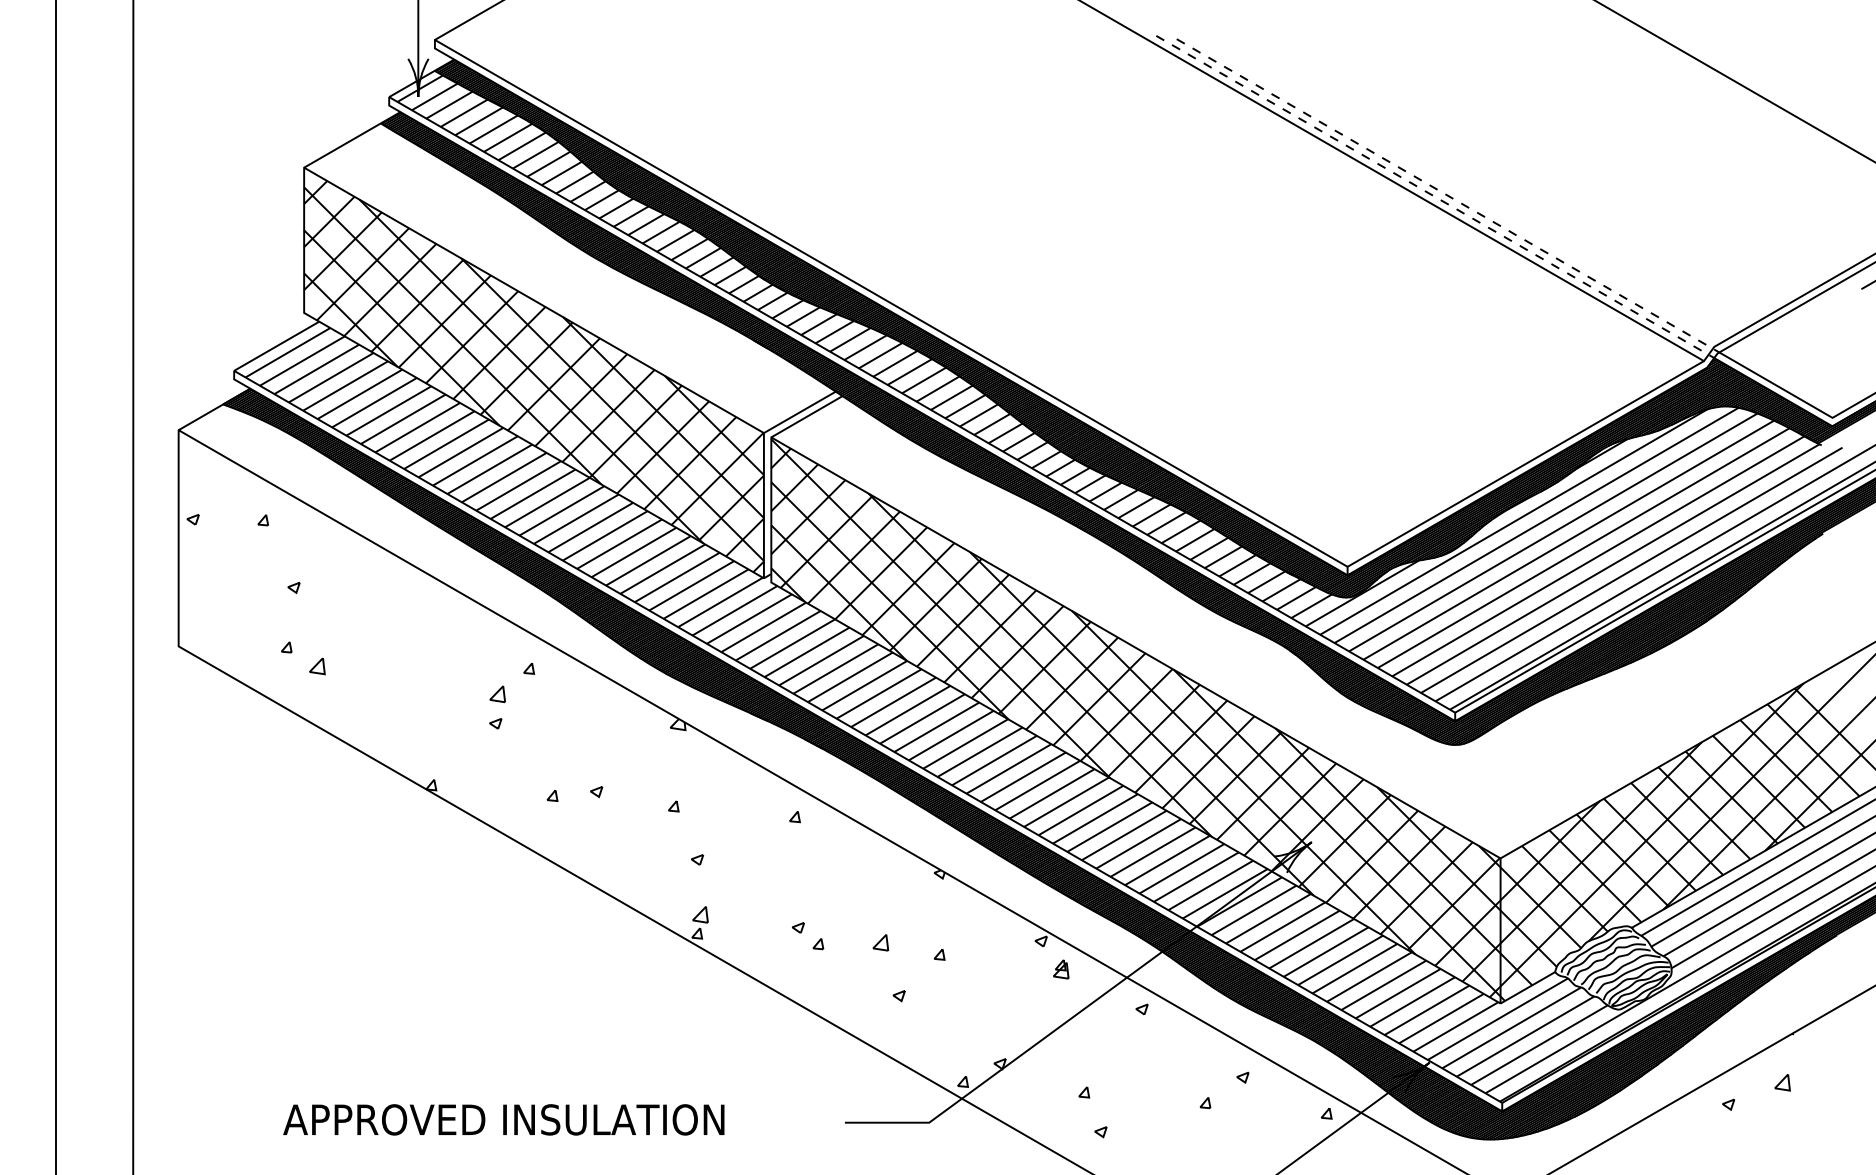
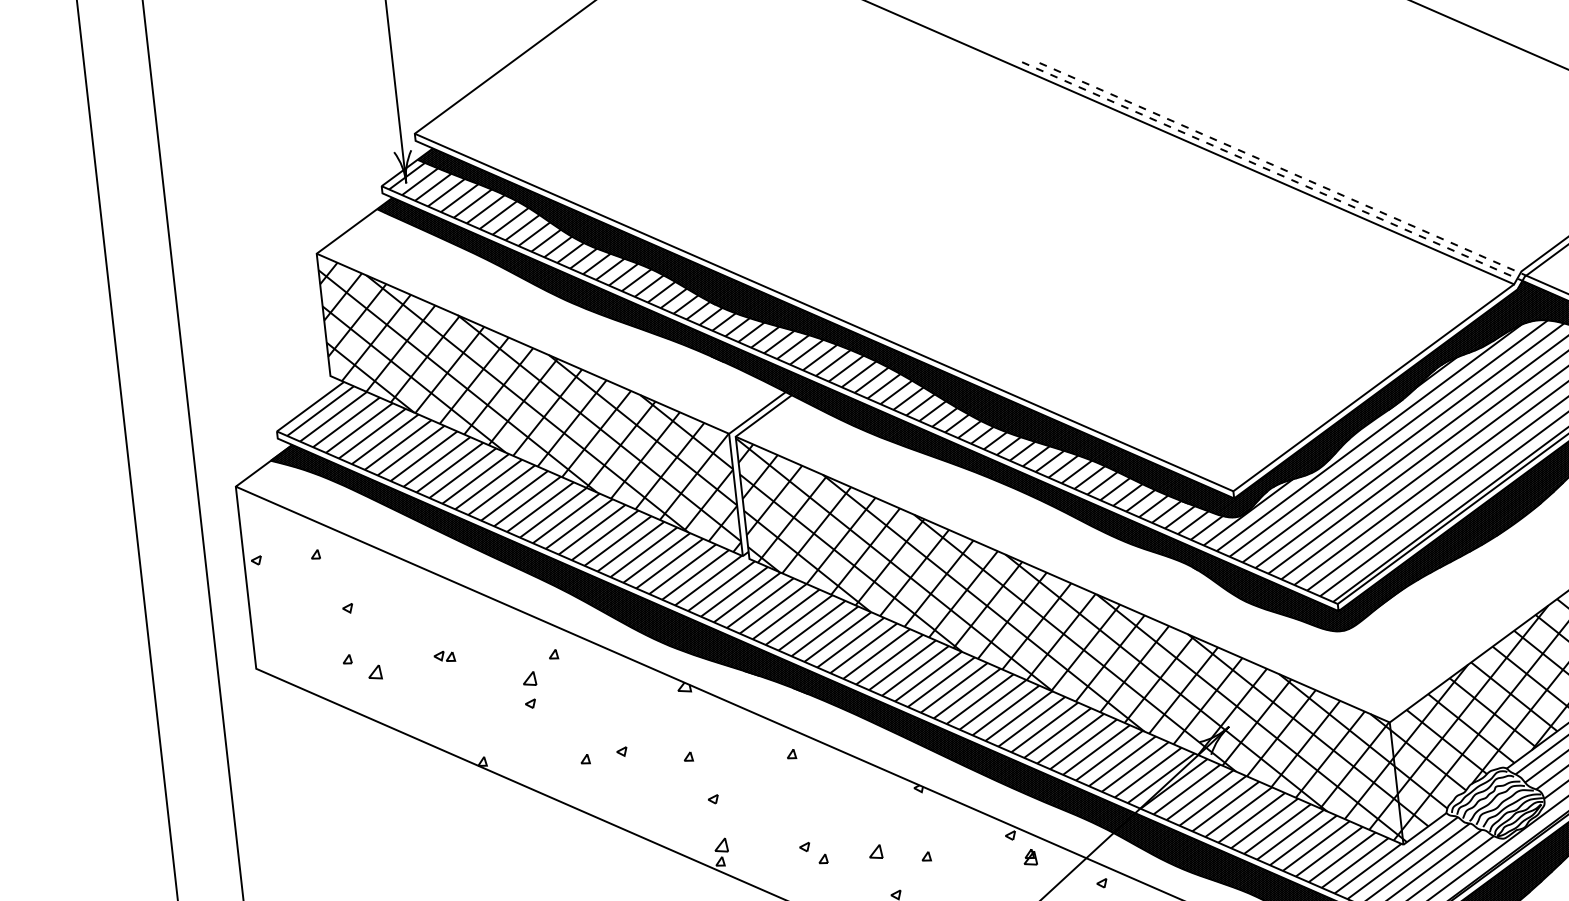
part: (400, 657) -> (444, 657), added

